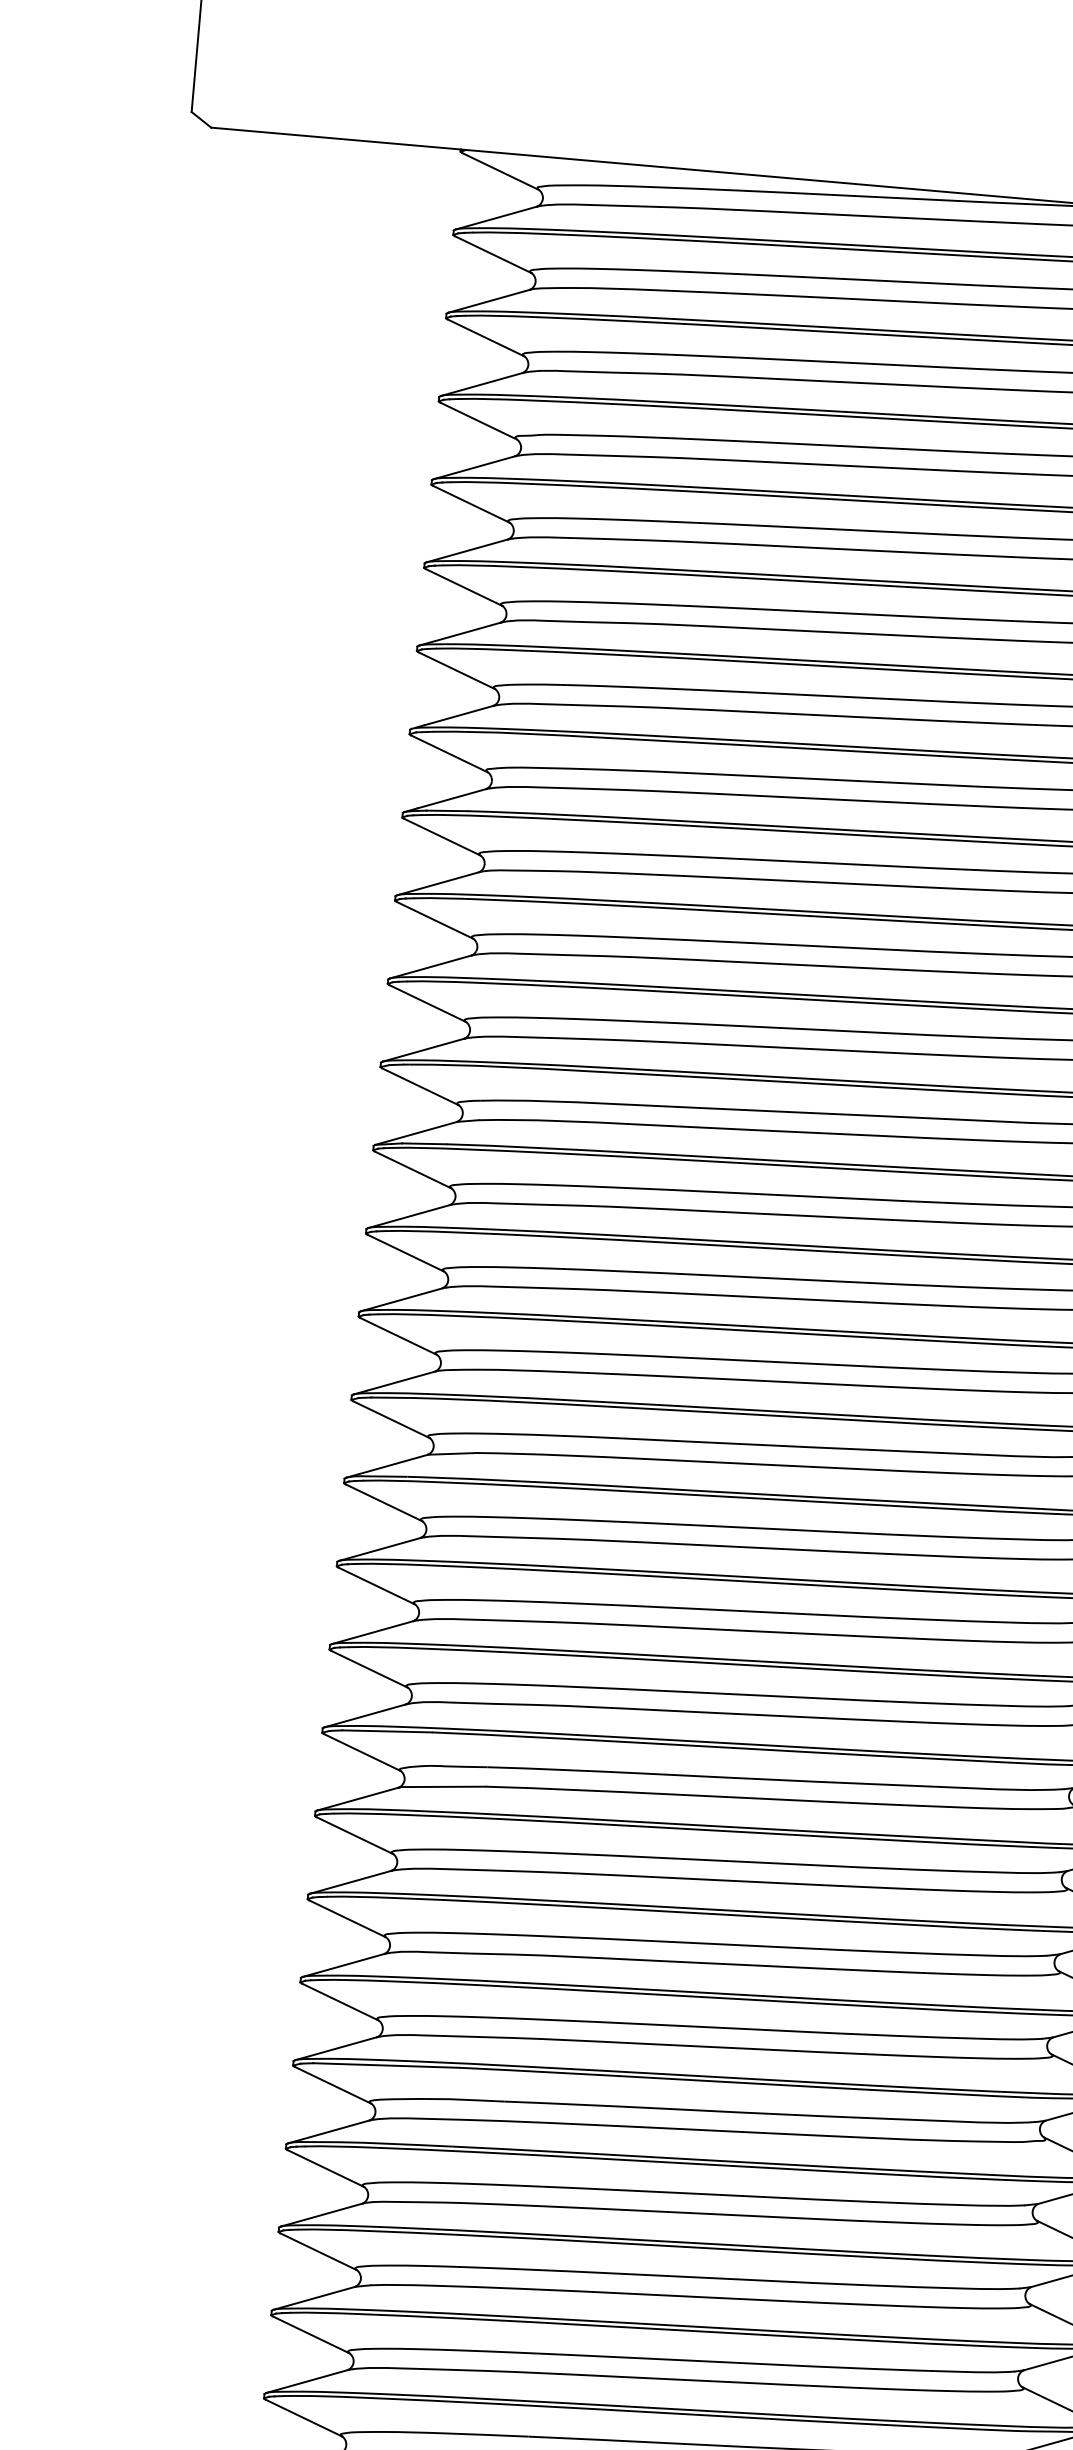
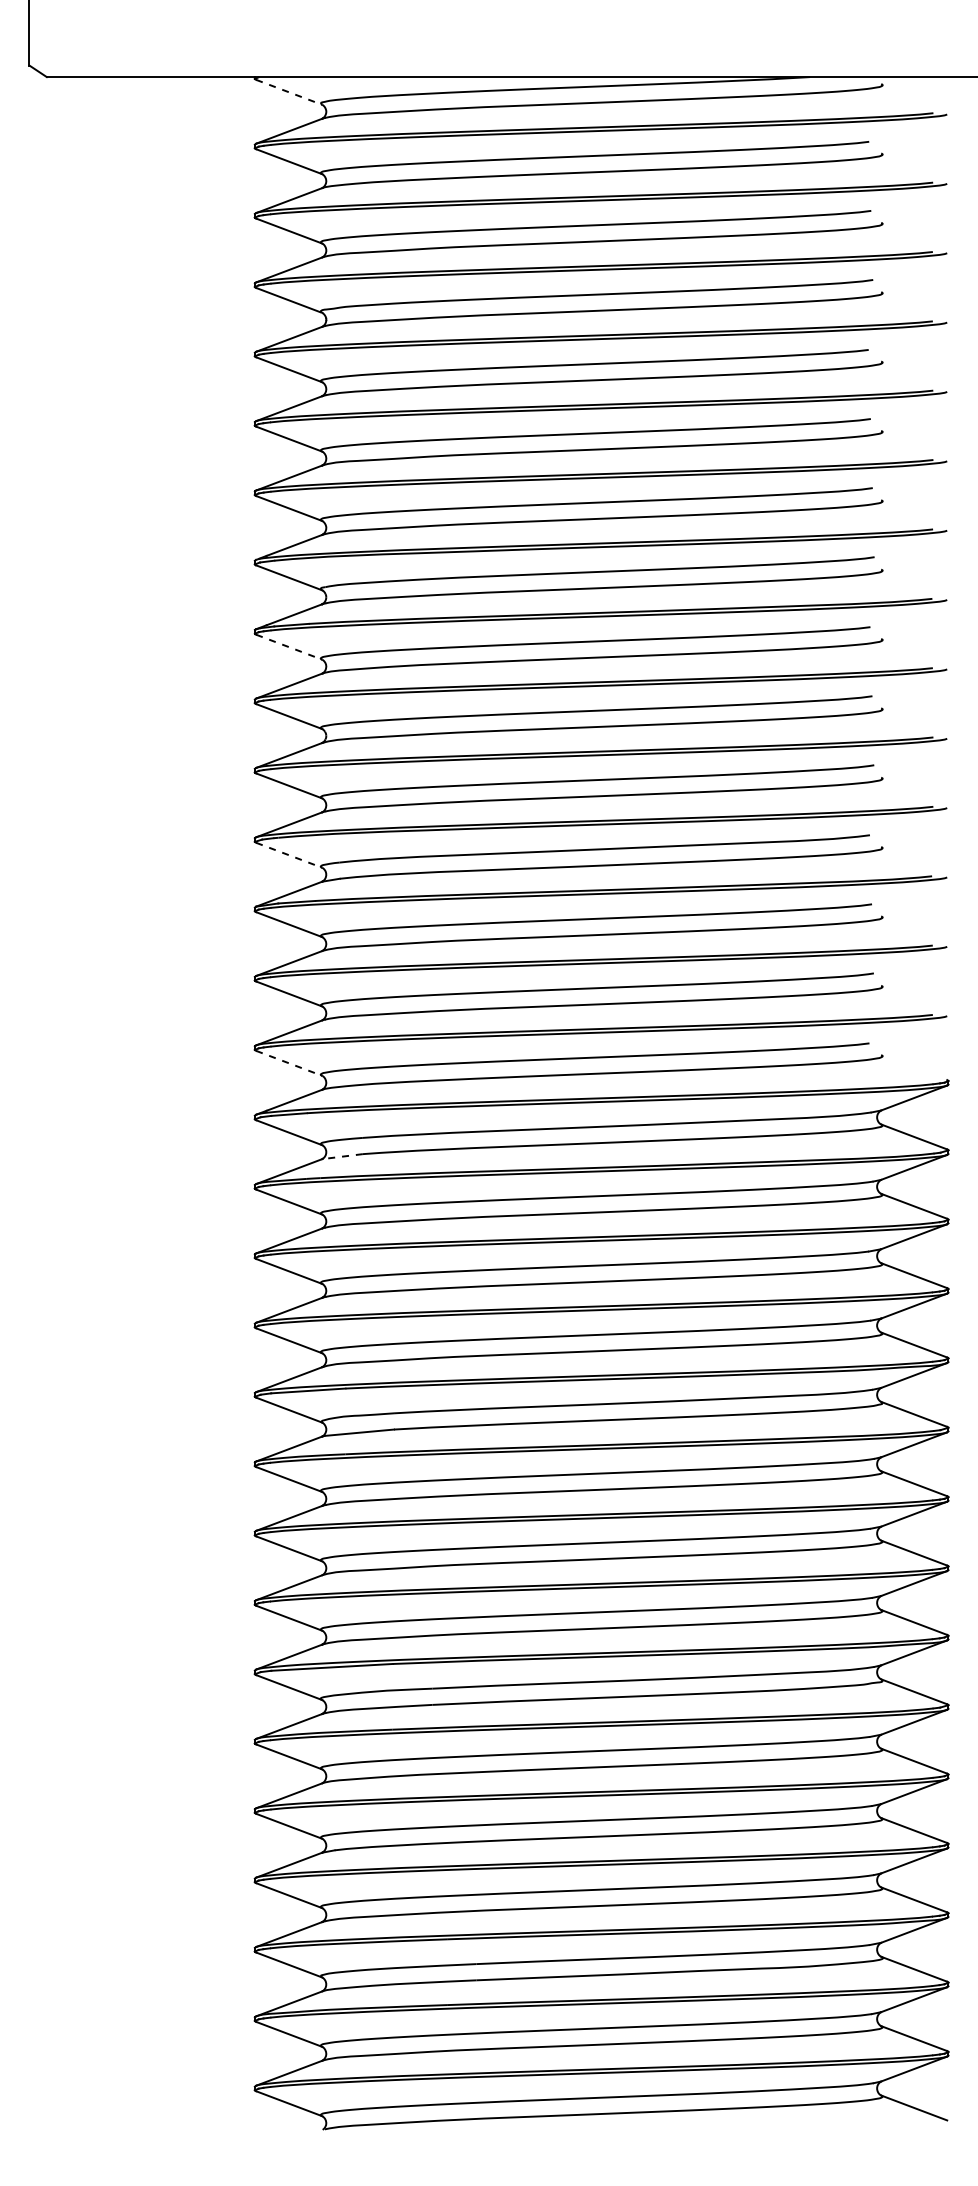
line: (500, 171) -> (289, 92), solid -> dashed
line: (442, 837) -> (289, 647), solid -> dashed
line: (420, 1087) -> (289, 855), solid -> dashed
line: (398, 1336) -> (289, 1063), solid -> dashed
line: (452, 1453) -> (342, 1156), solid -> dashed

